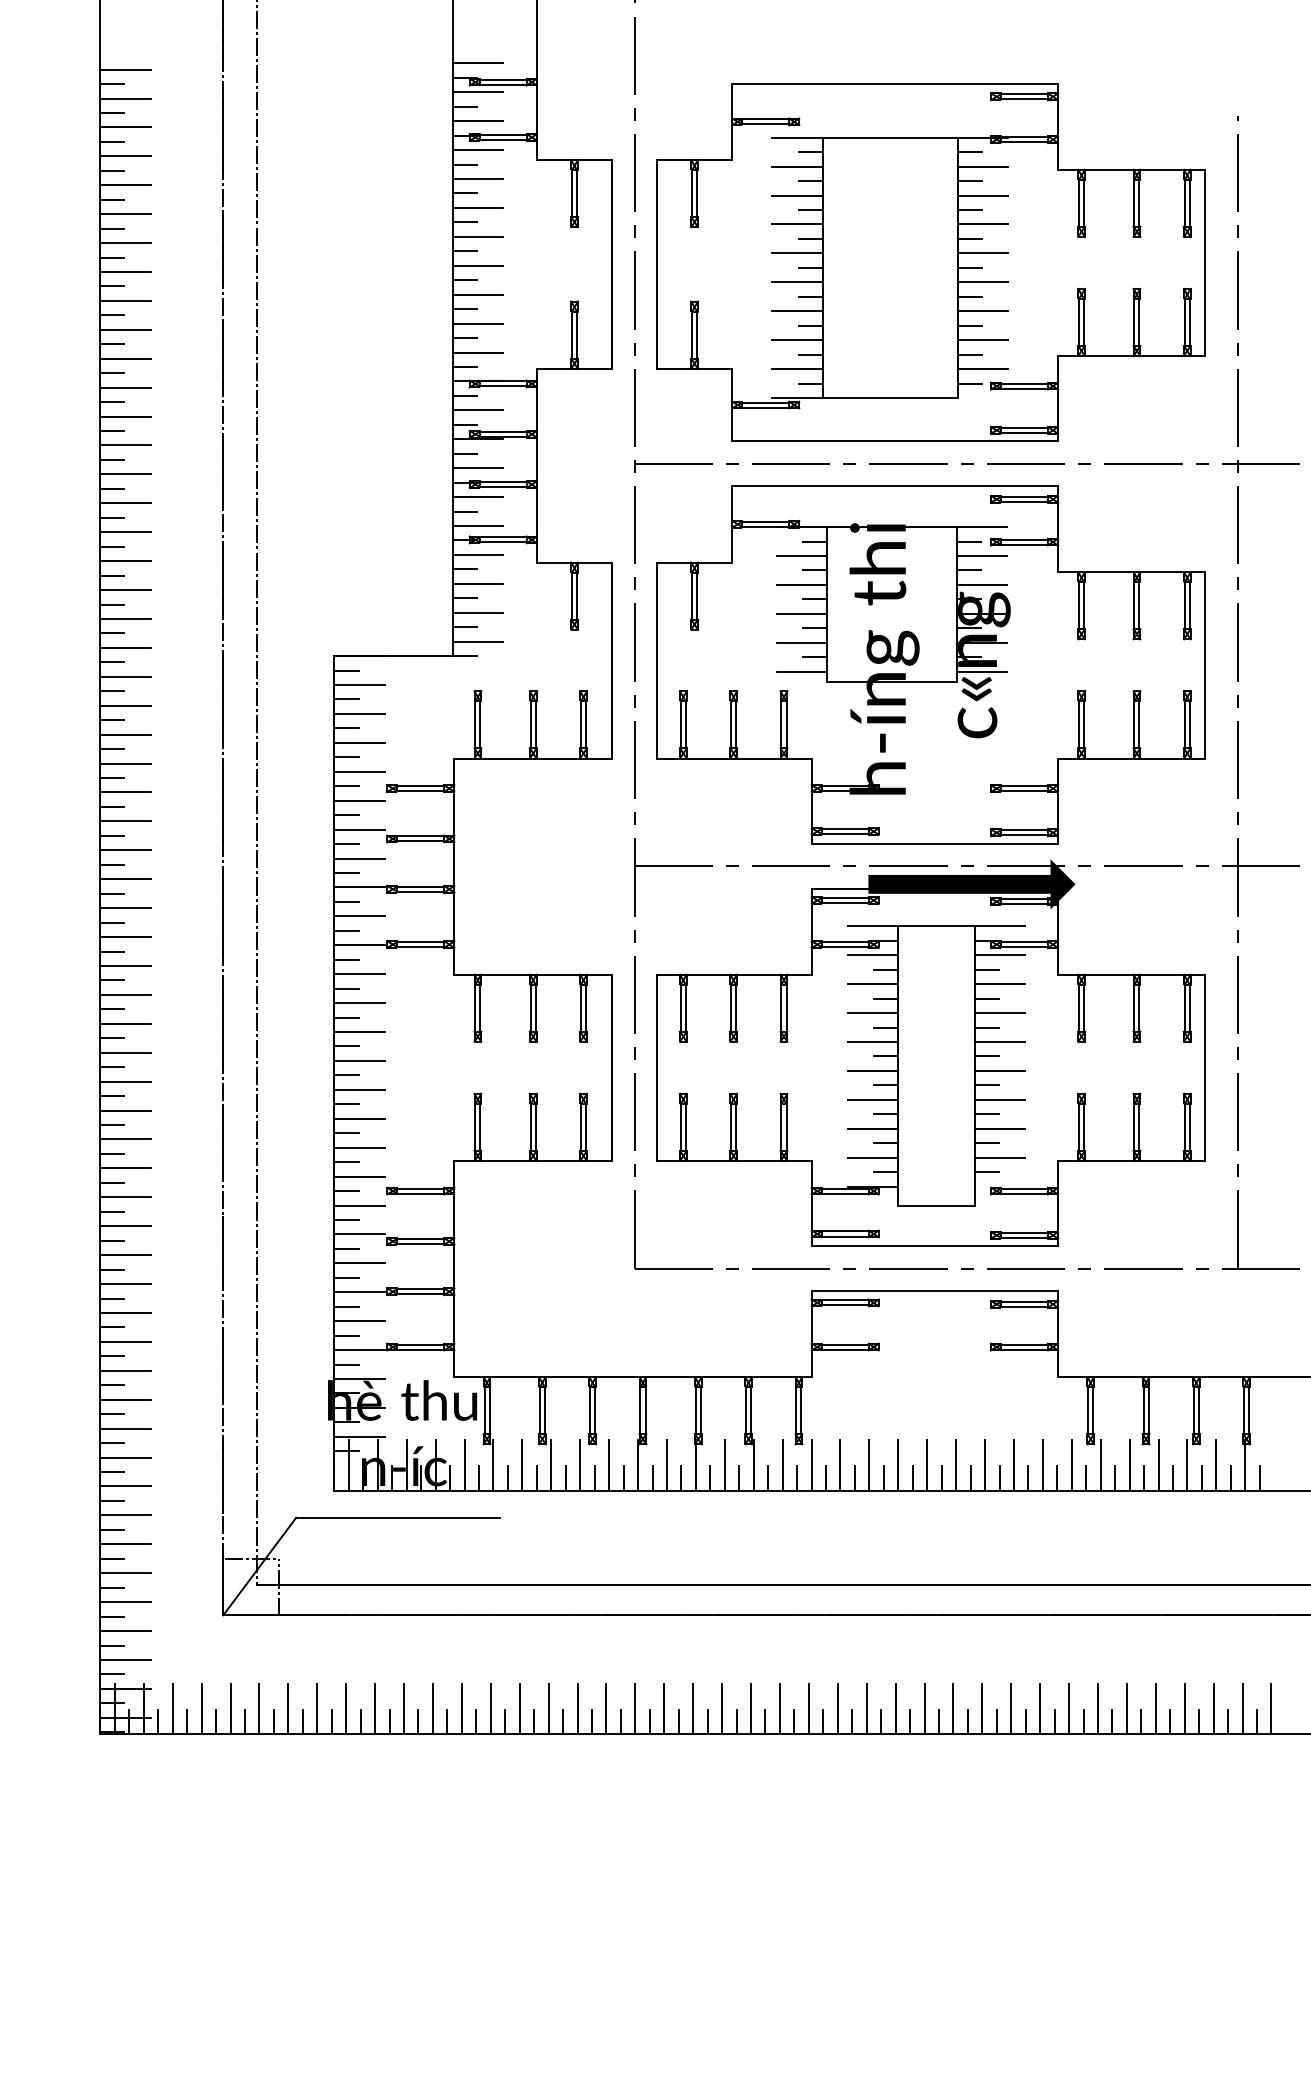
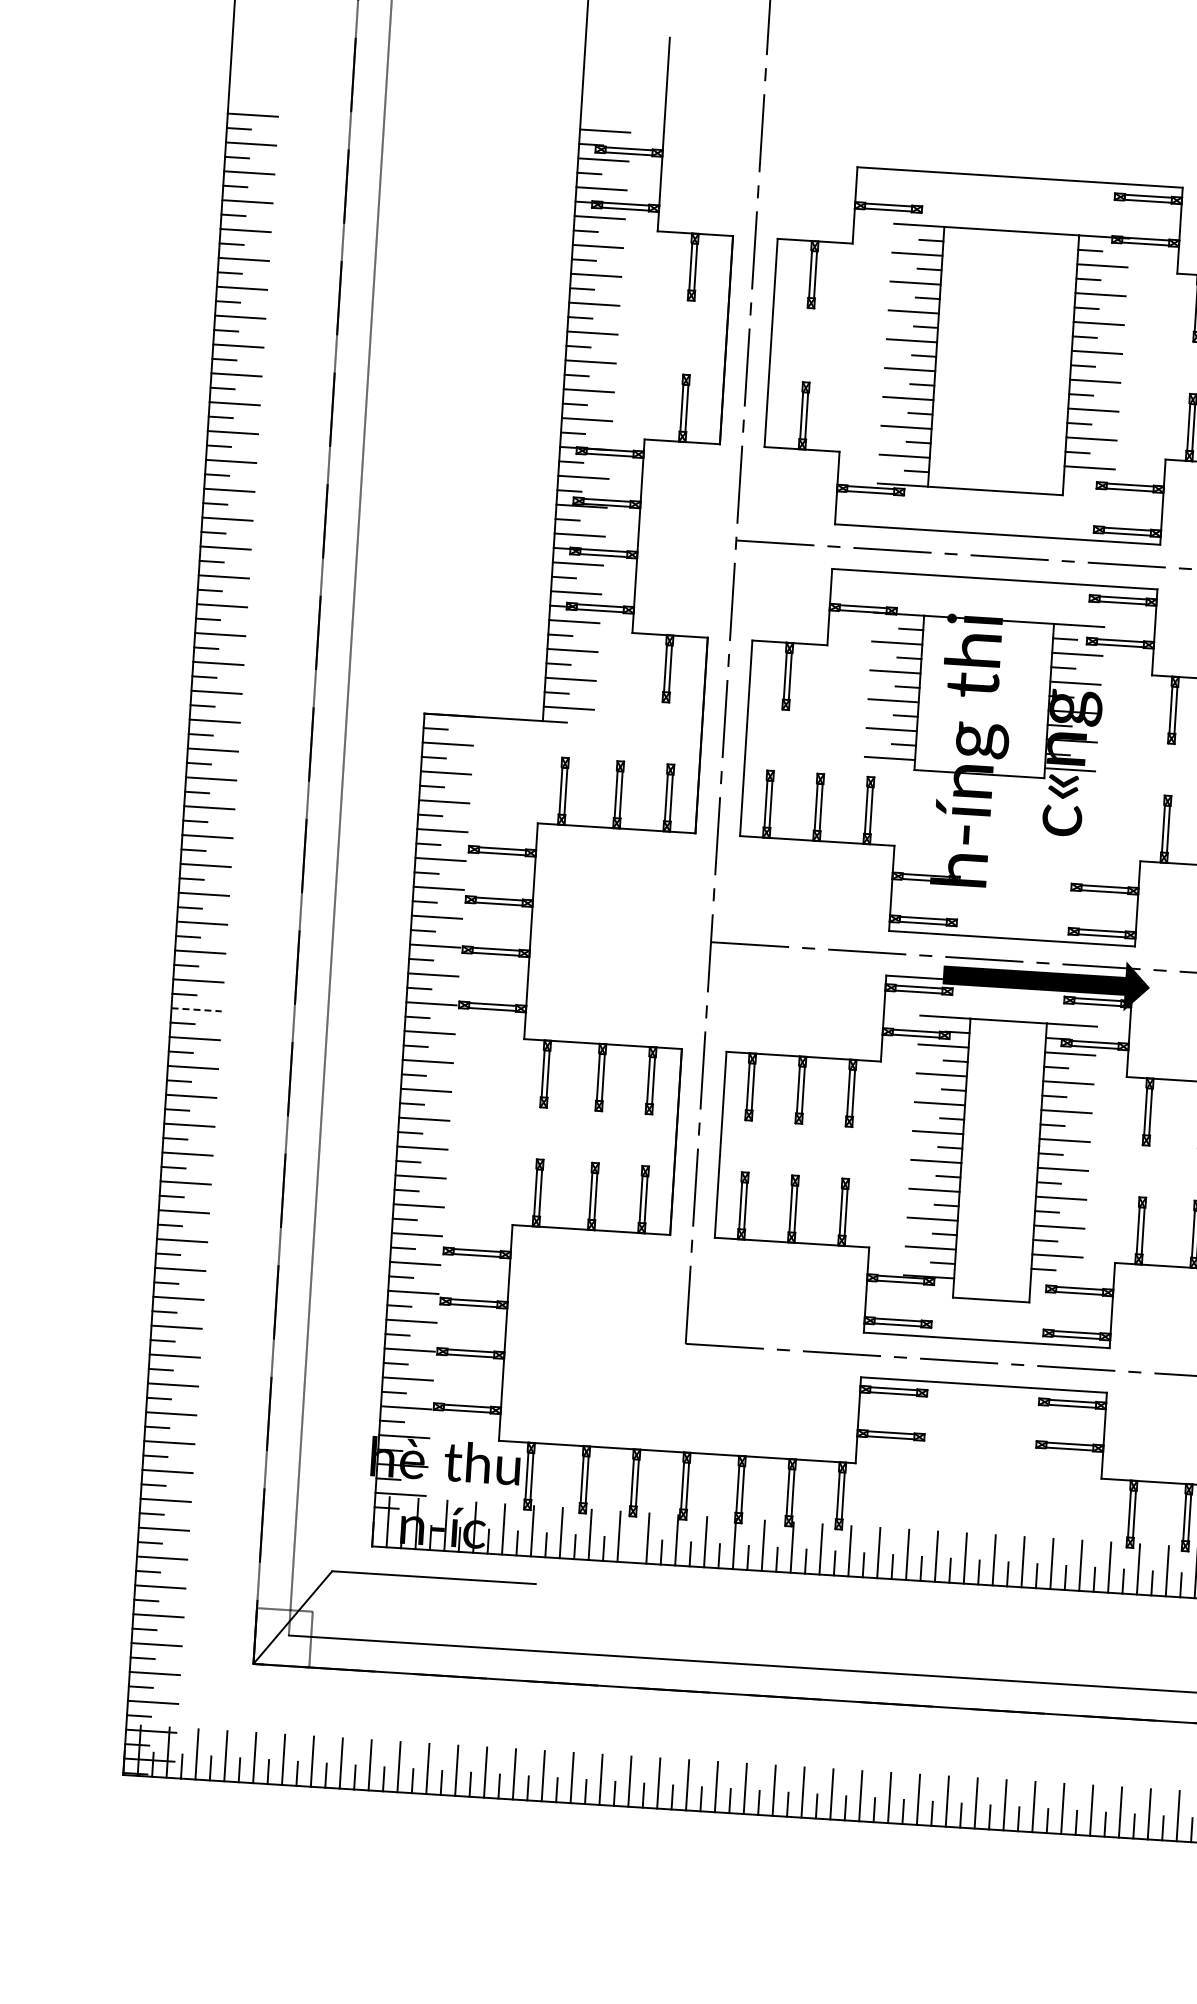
line: (969, 383) -> (1075, 481), removed
line: (126, 965) -> (197, 1009), solid -> dashed
line: (594, 1478) -> (632, 1550), removed

